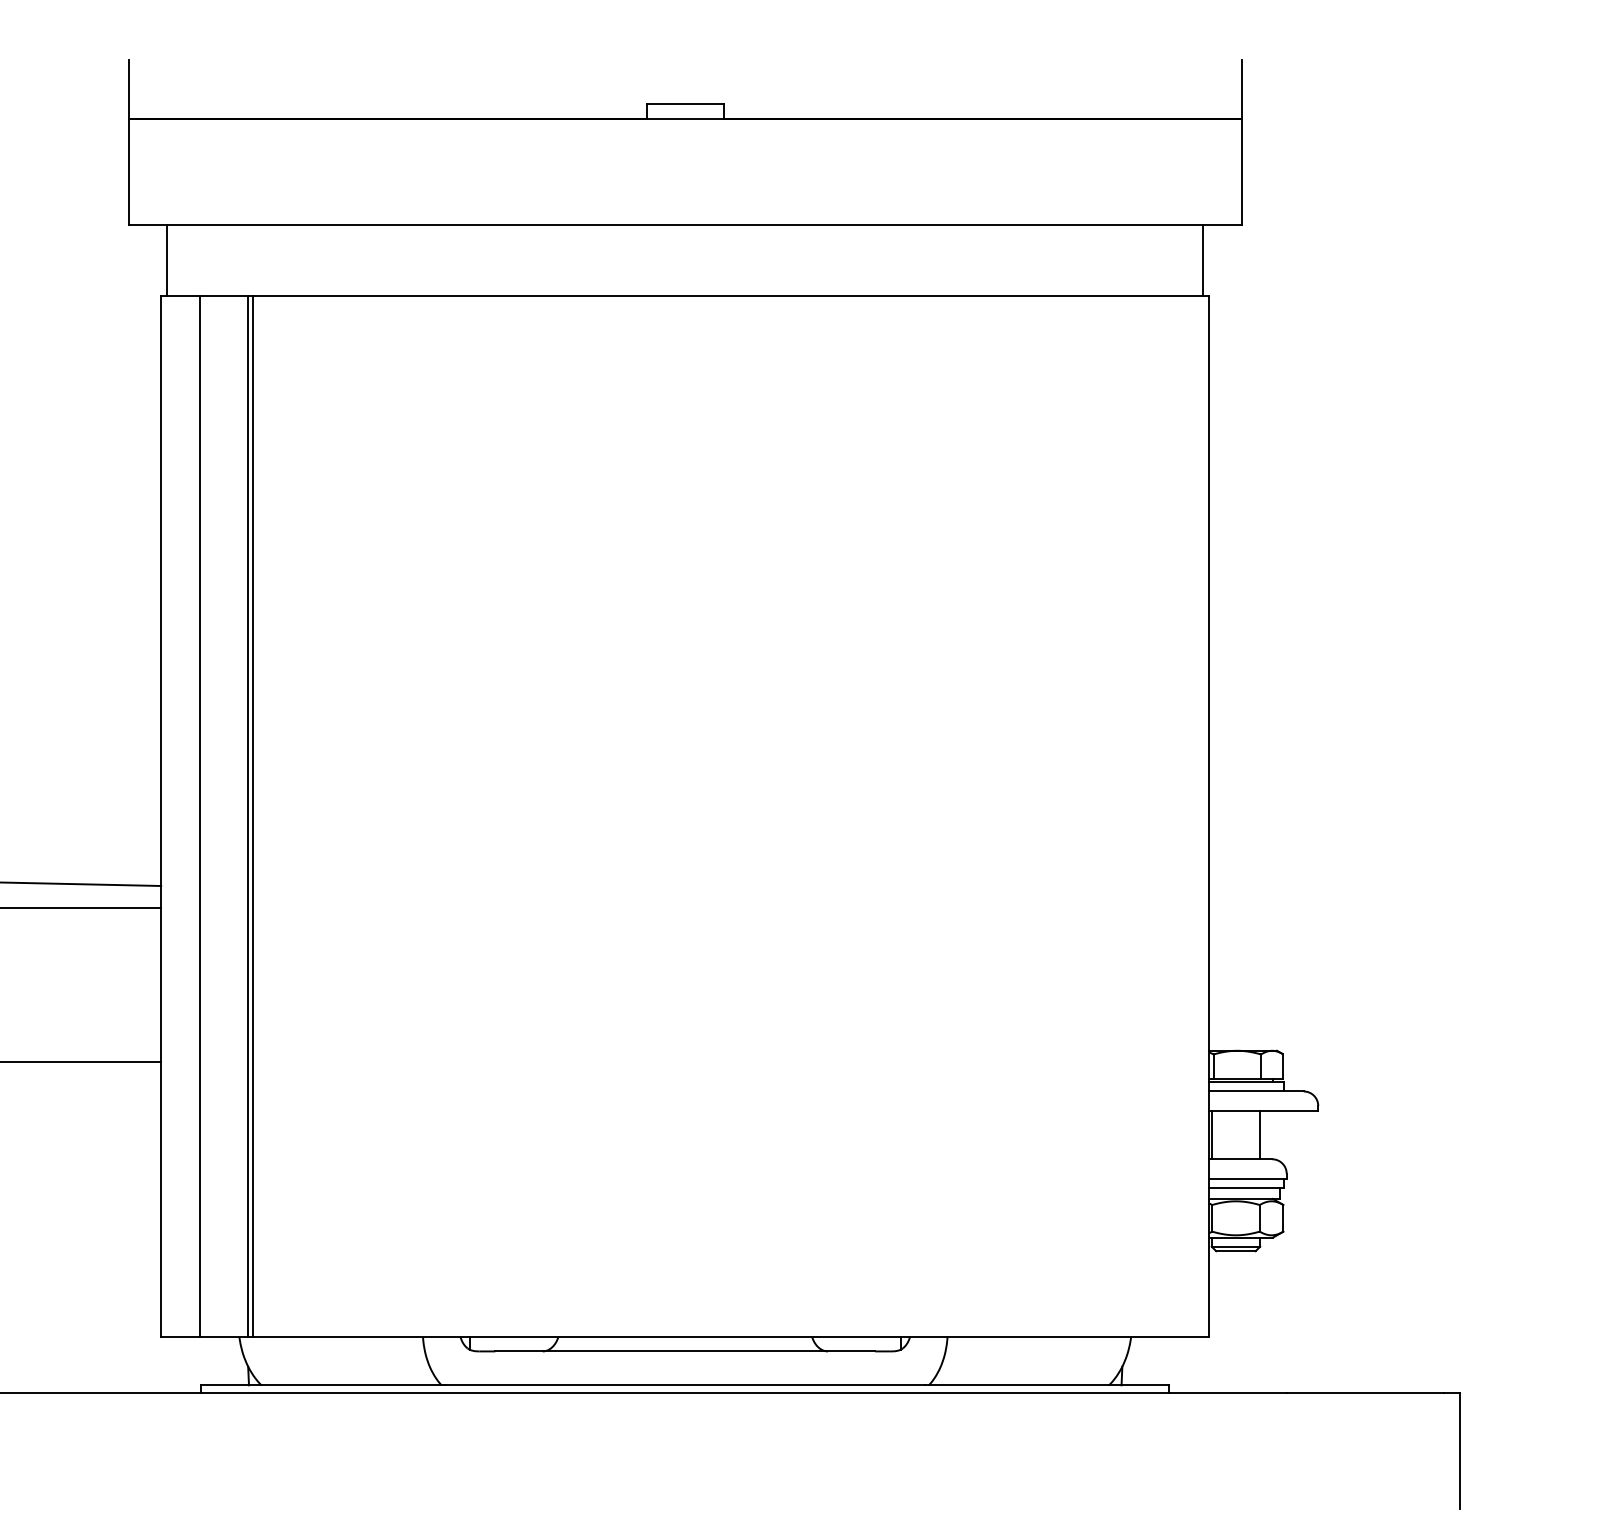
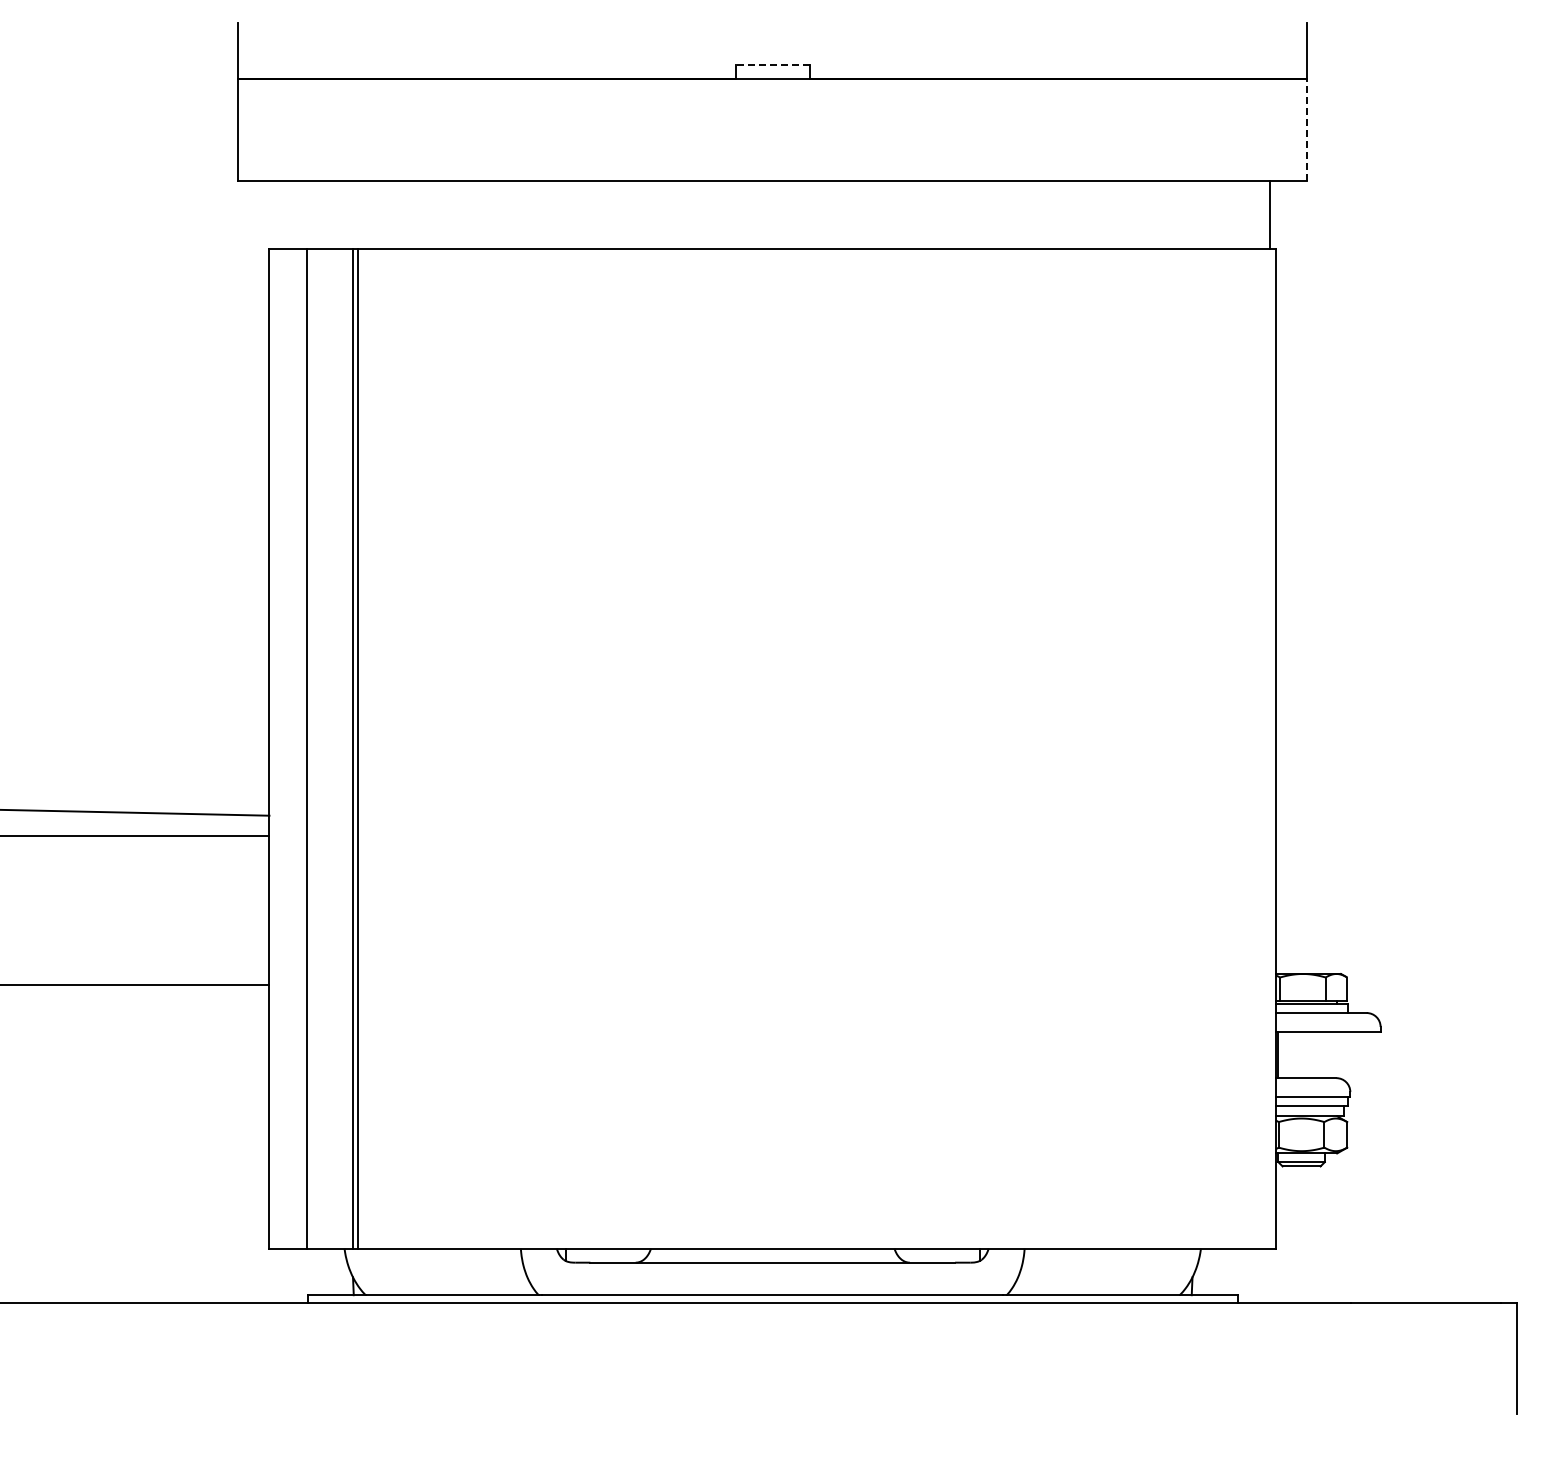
line: (685, 103) -> (772, 64), solid -> dashed
line: (1242, 171) -> (1307, 129), solid -> dashed
line: (167, 259) -> (275, 214), removed
line: (1259, 1134) -> (1324, 1054), removed

